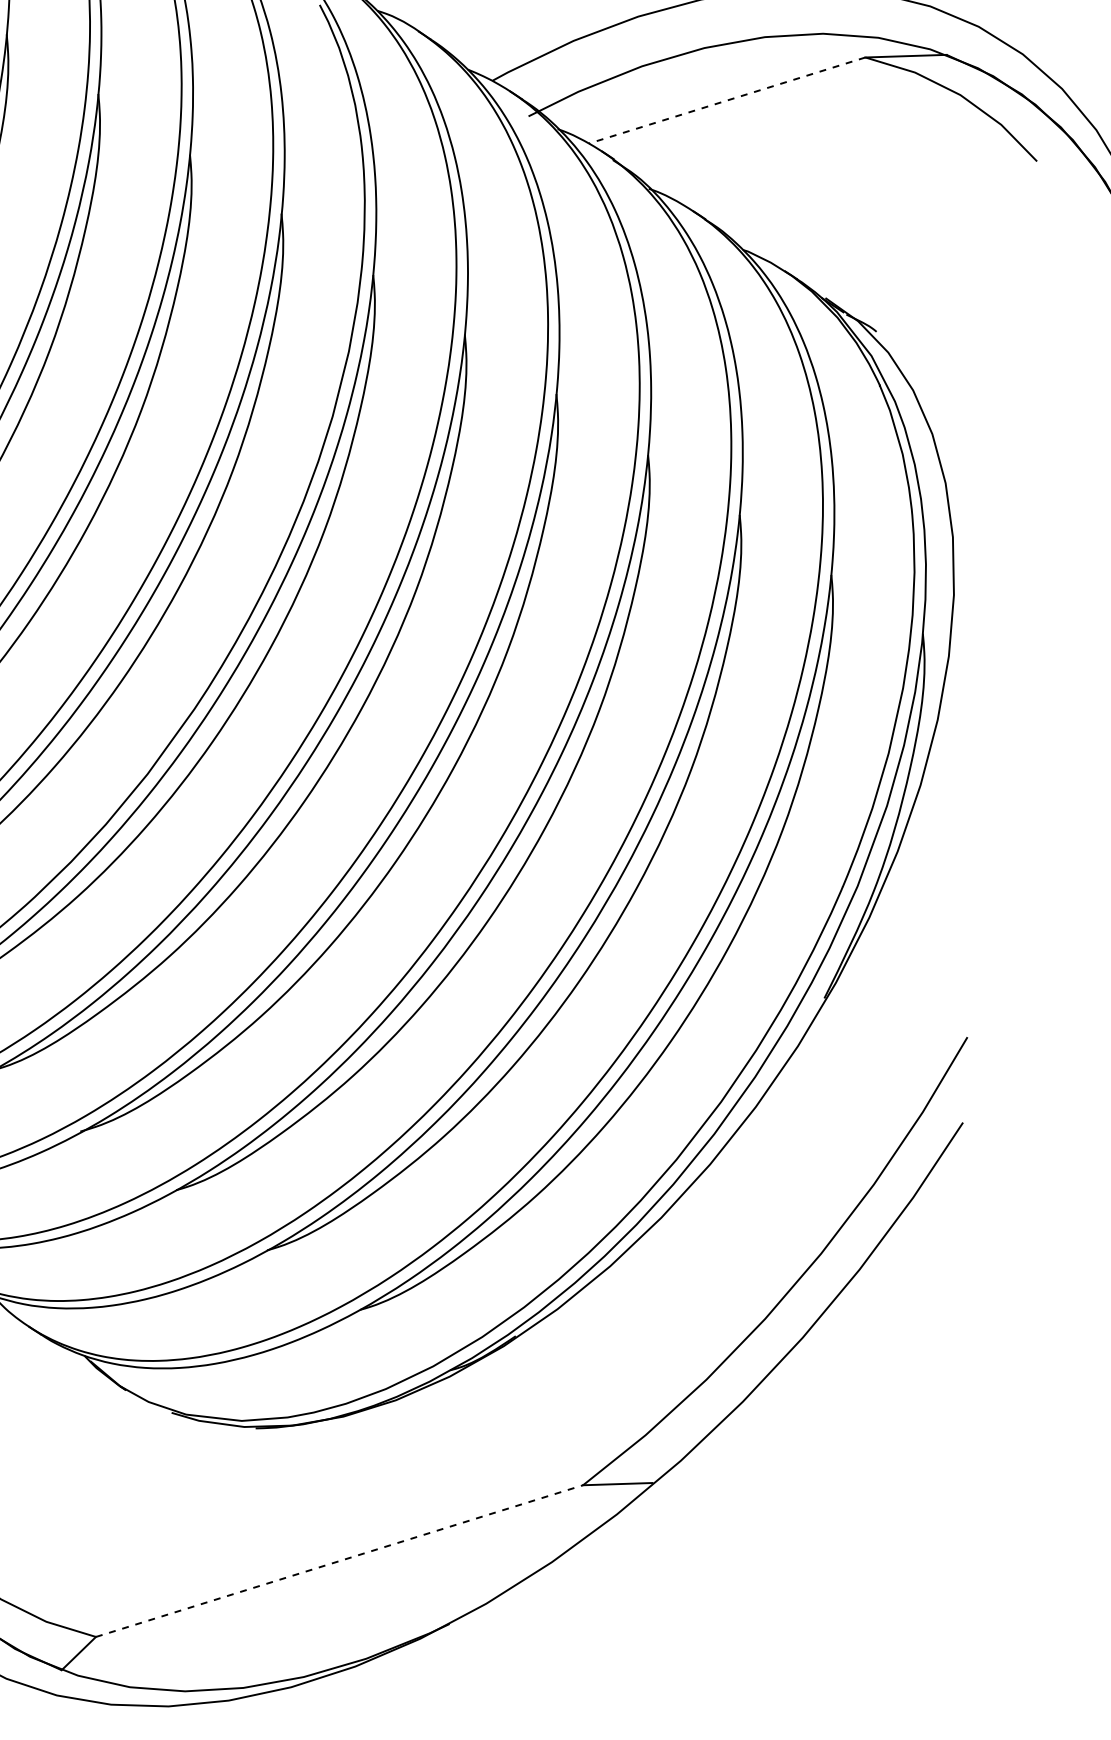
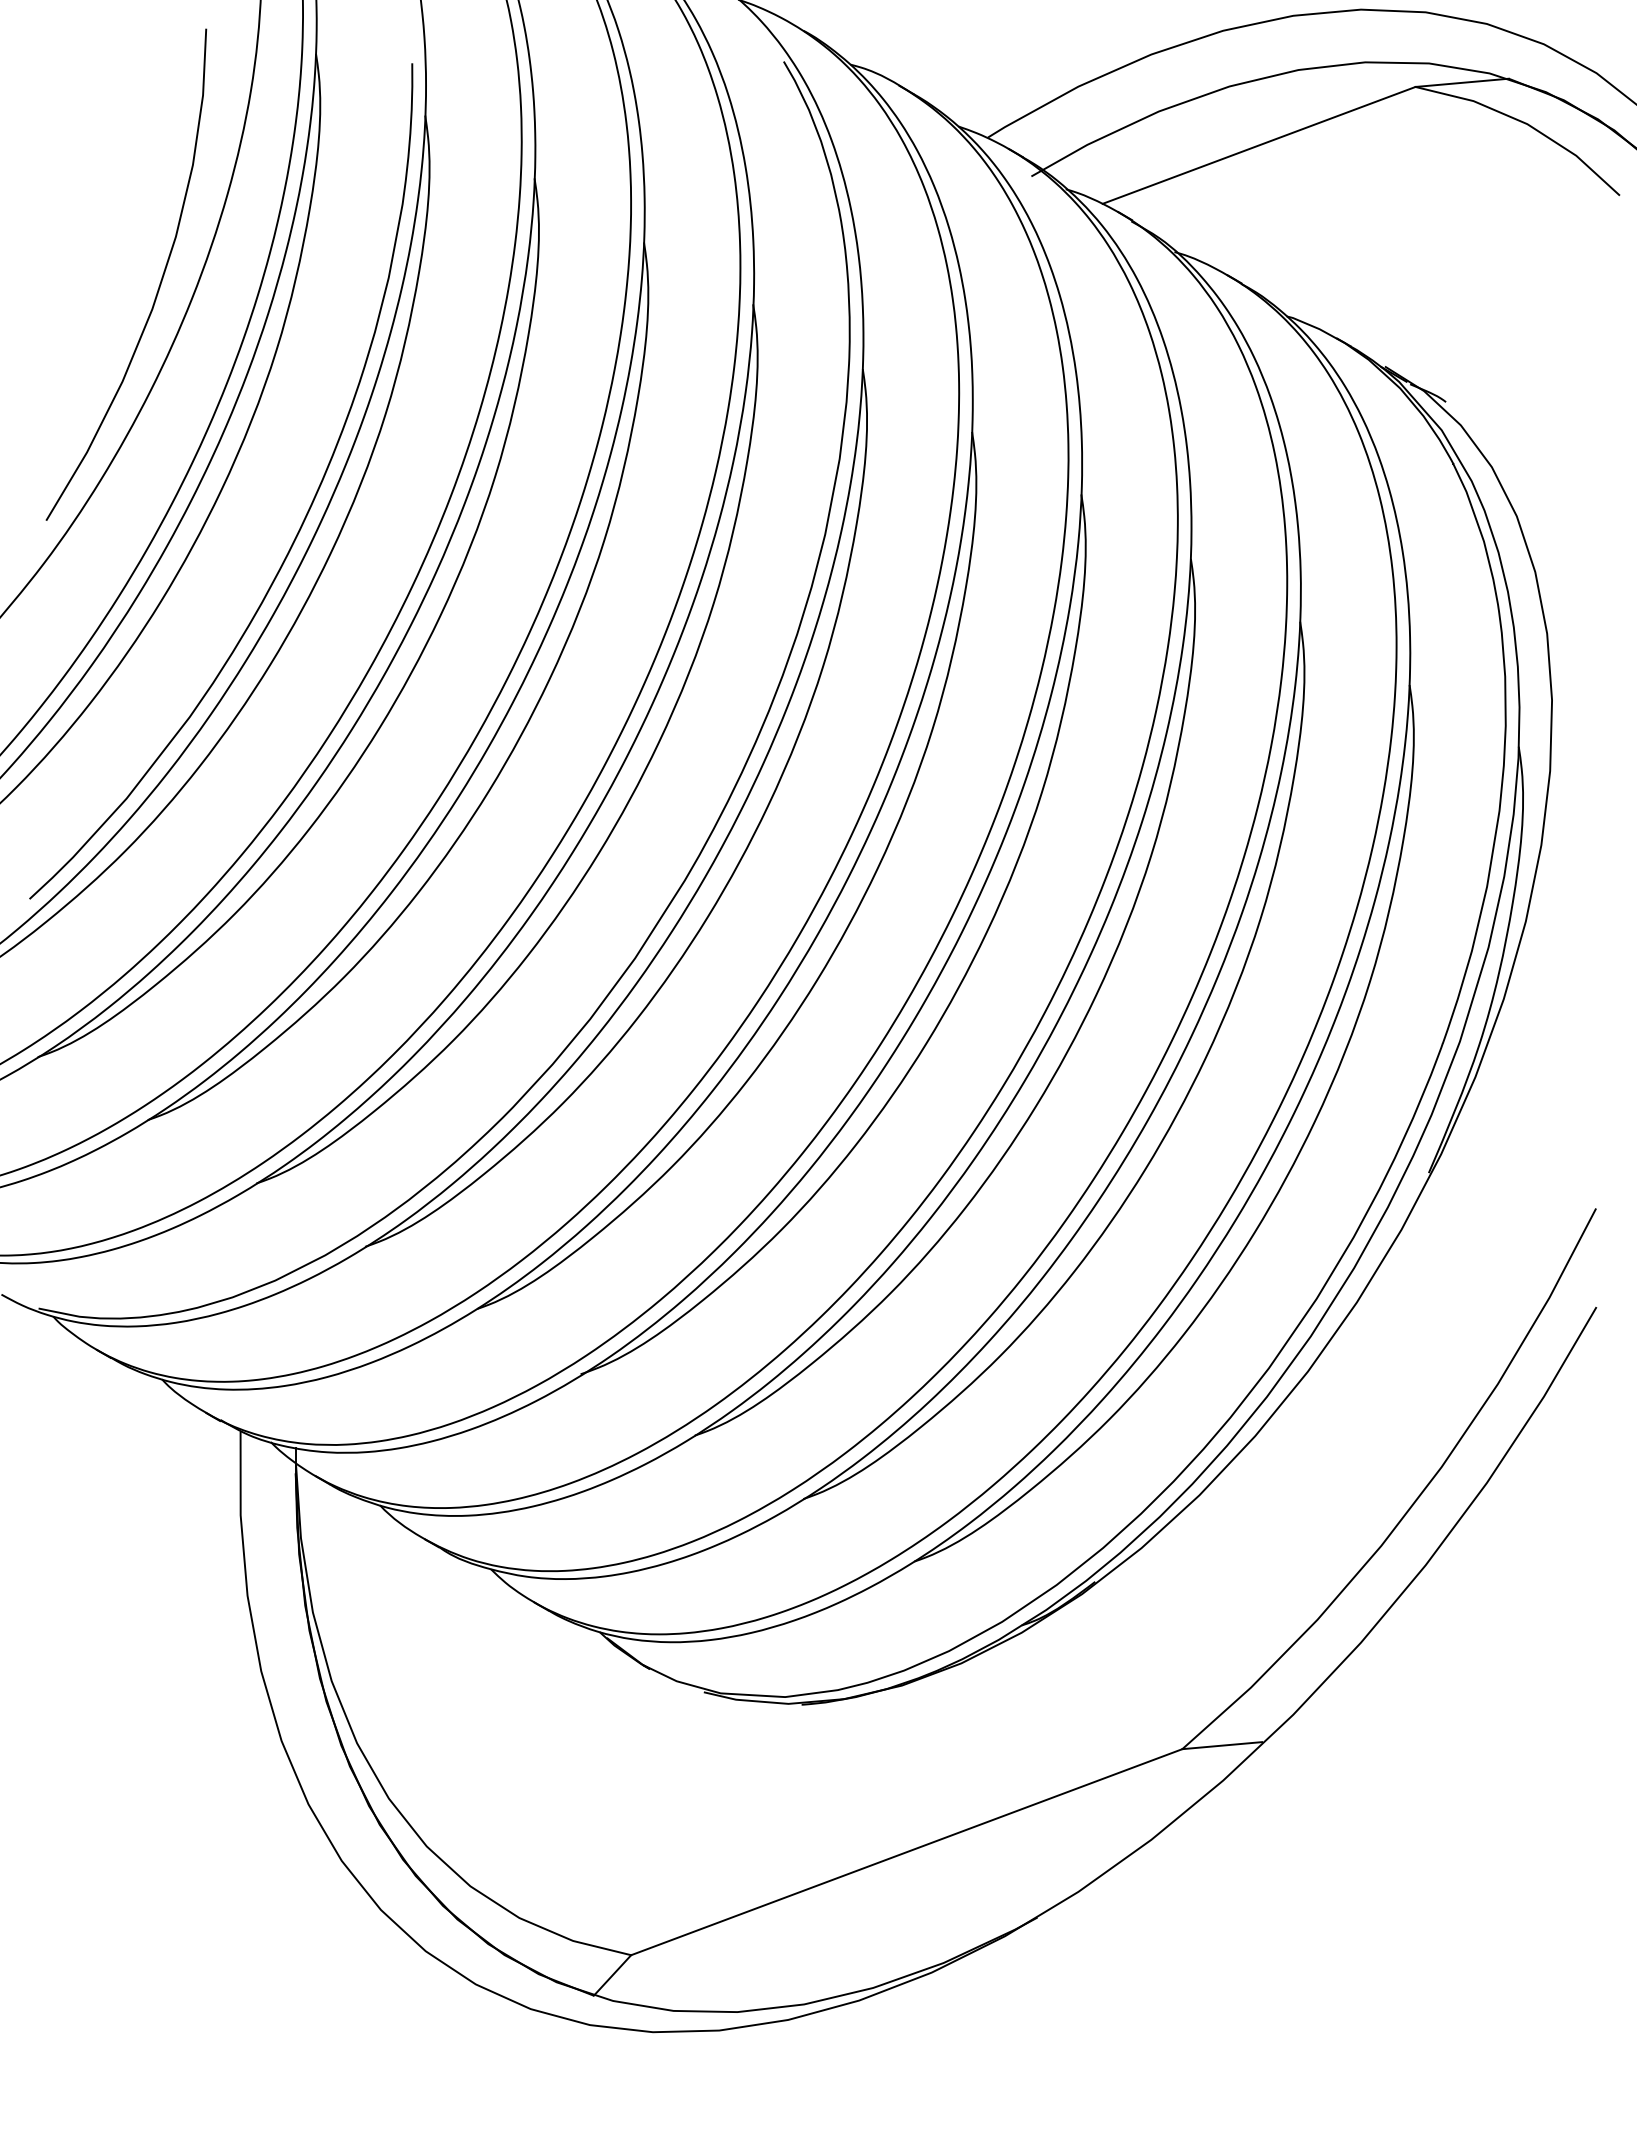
line: (726, 100) -> (1258, 145), dashed -> solid
line: (340, 1561) -> (907, 1852), dashed -> solid

